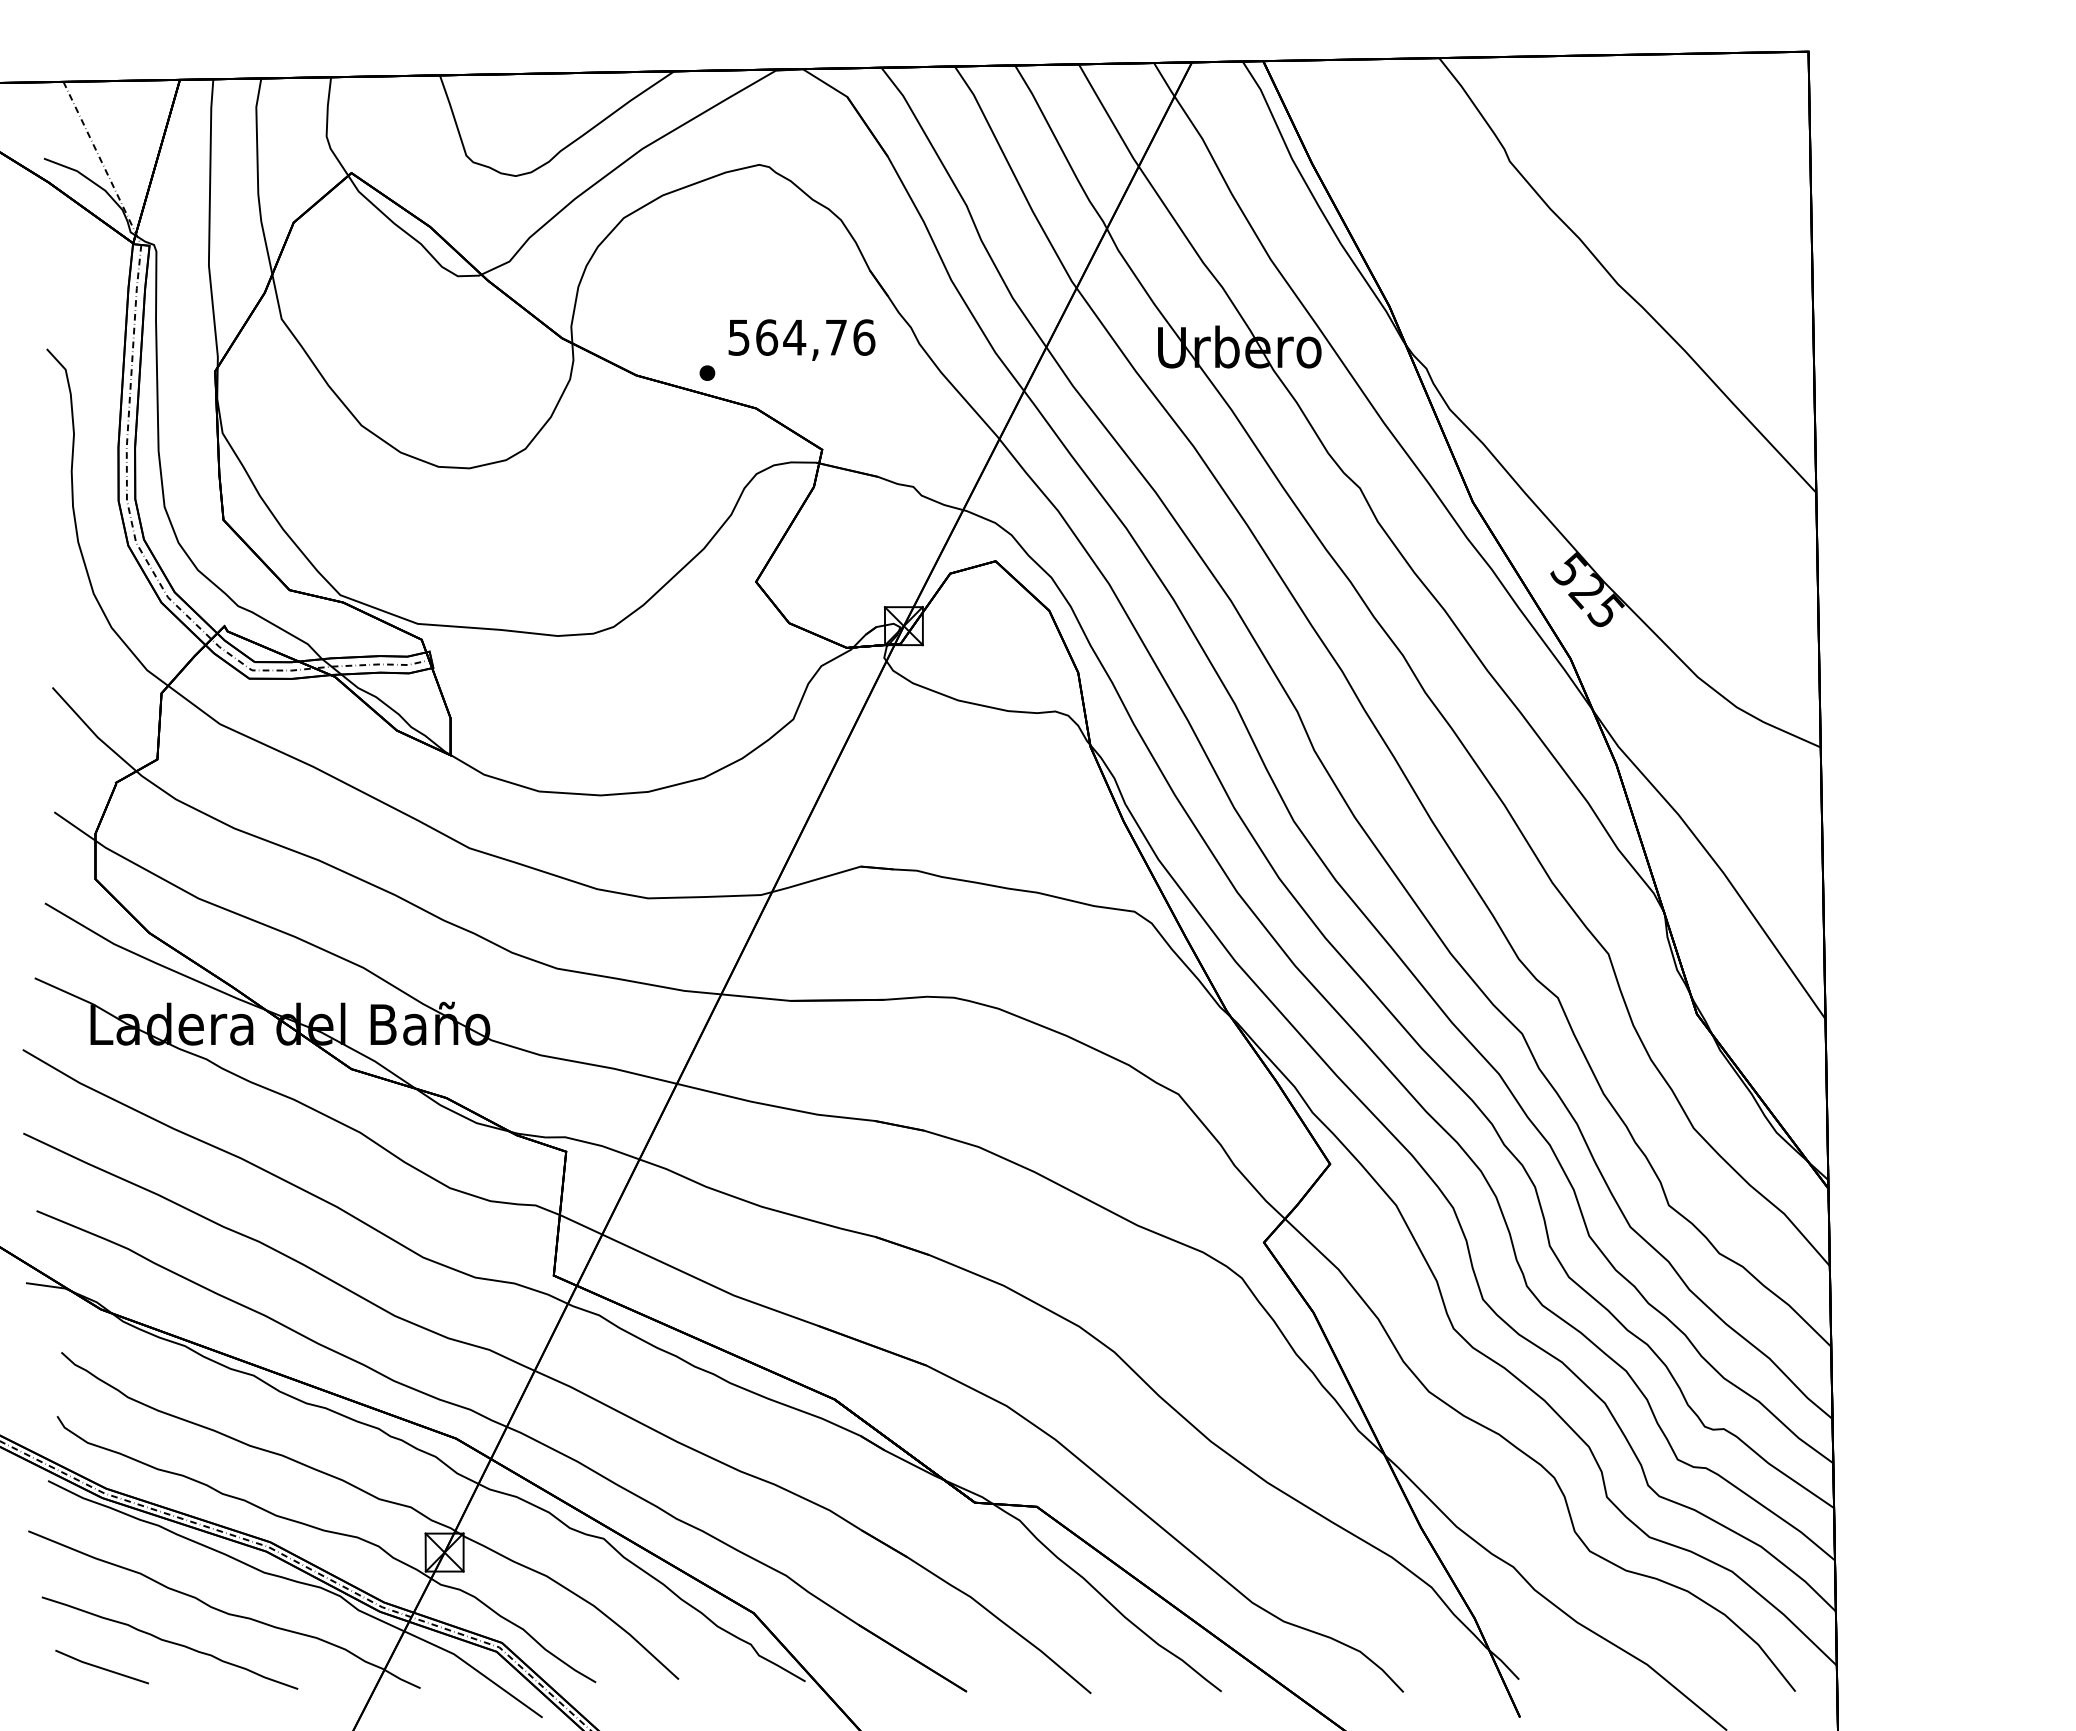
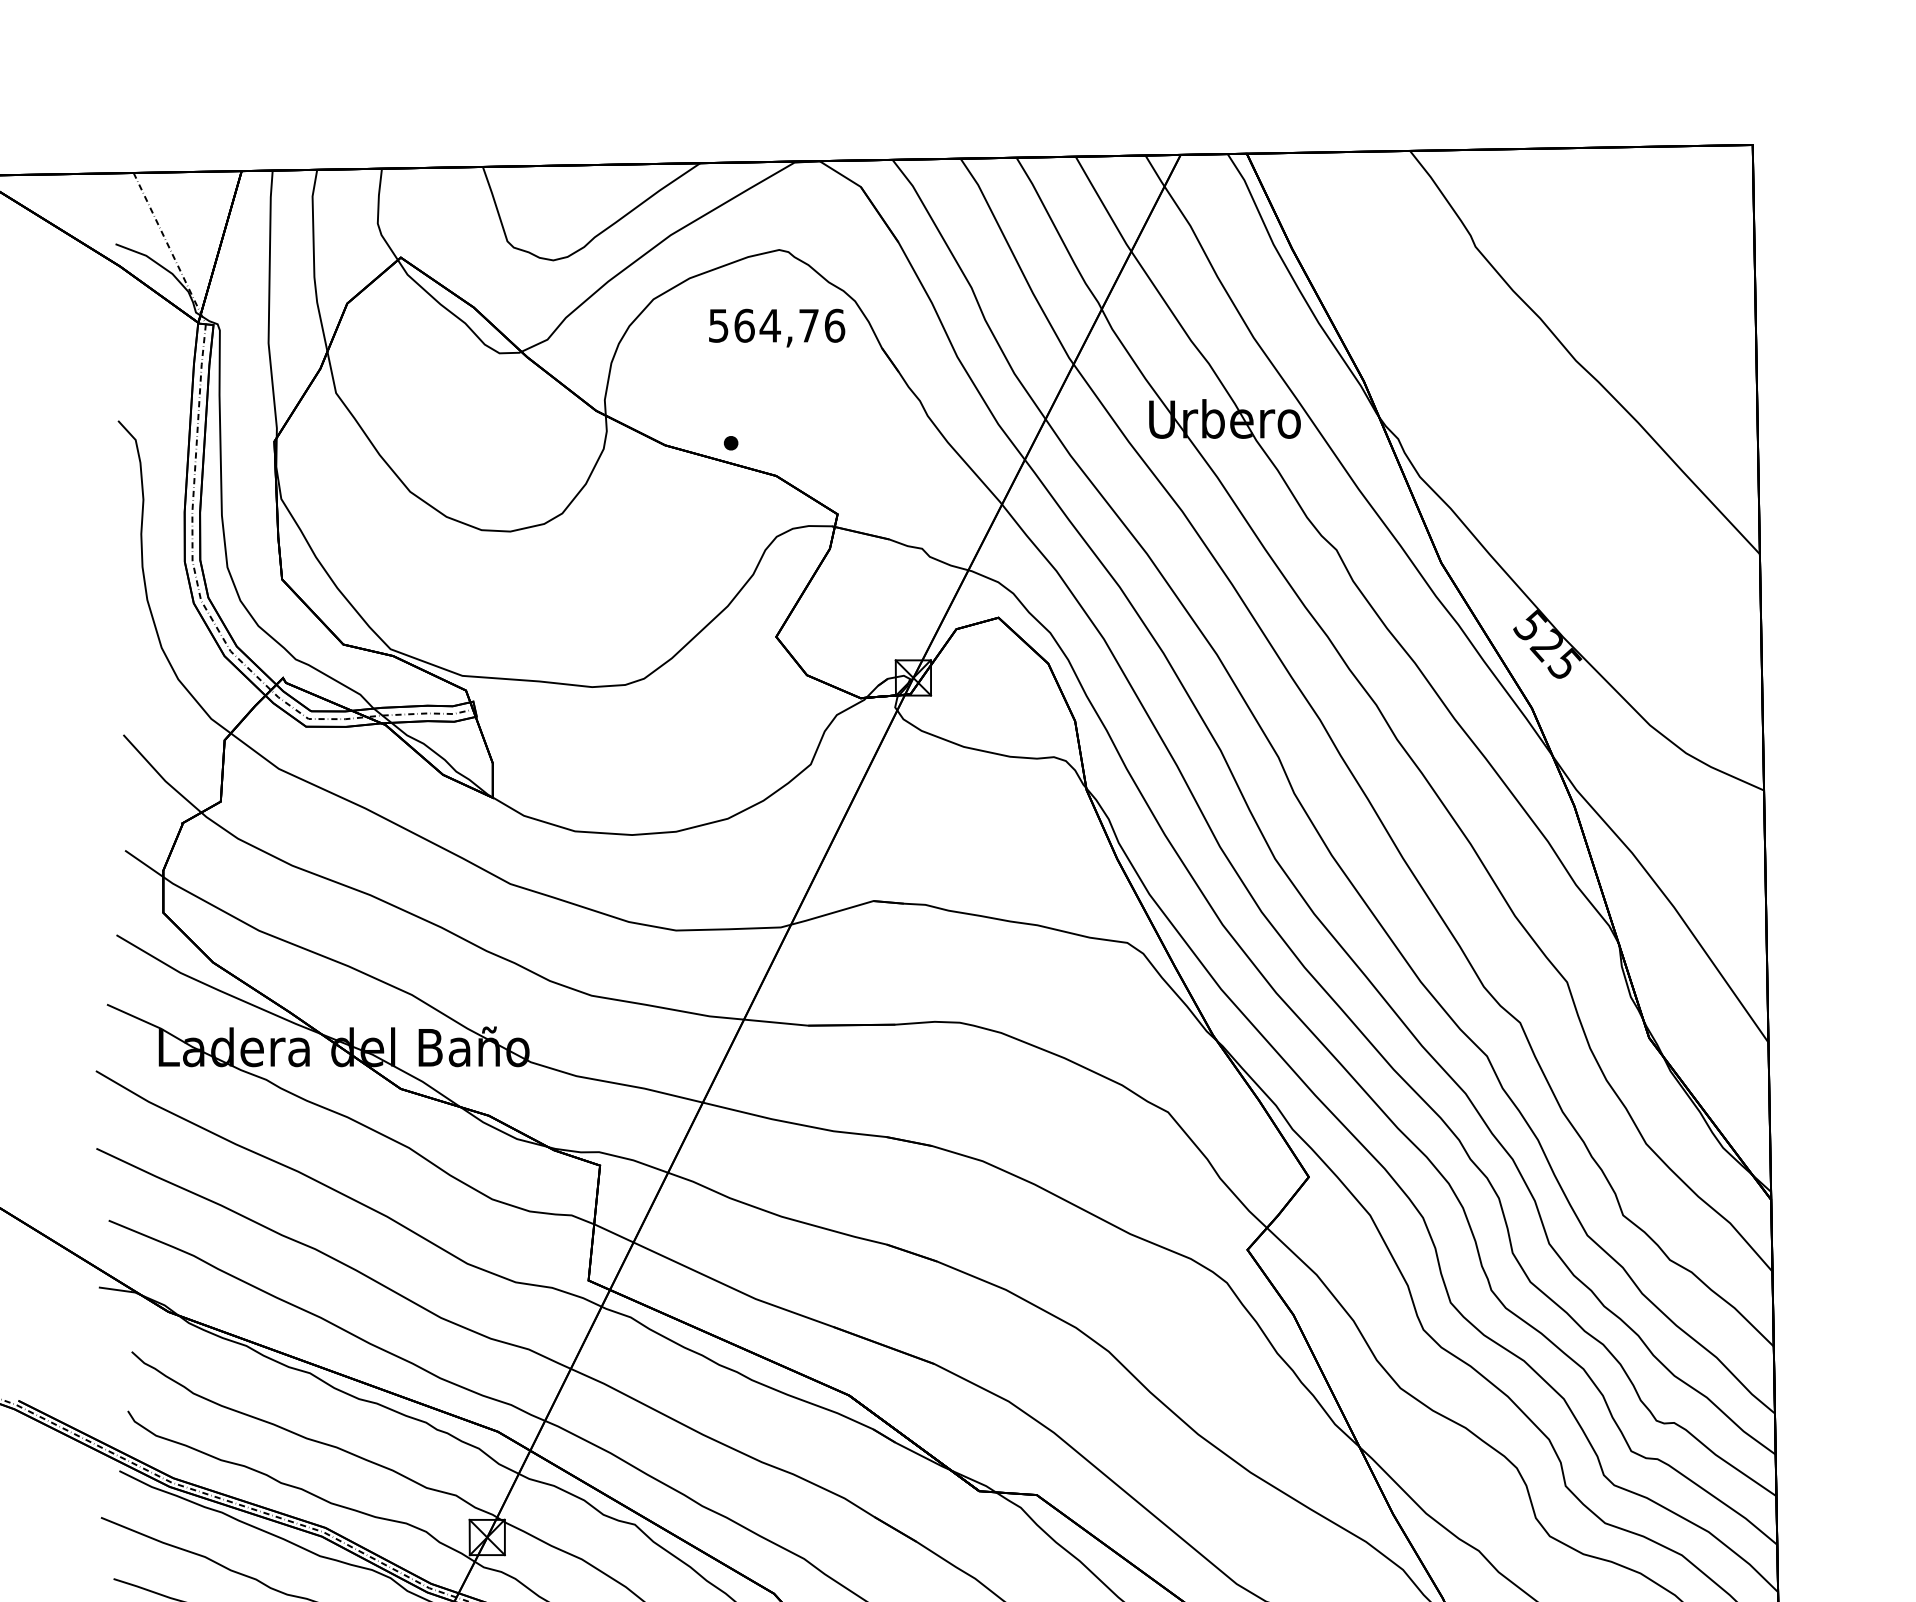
text: (801, 339) -> (776, 327), moved

